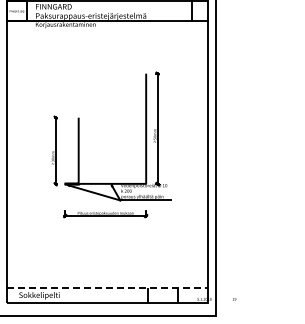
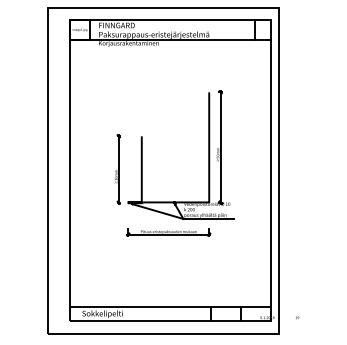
line: (107, 288) -> (170, 306), dashed -> solid

